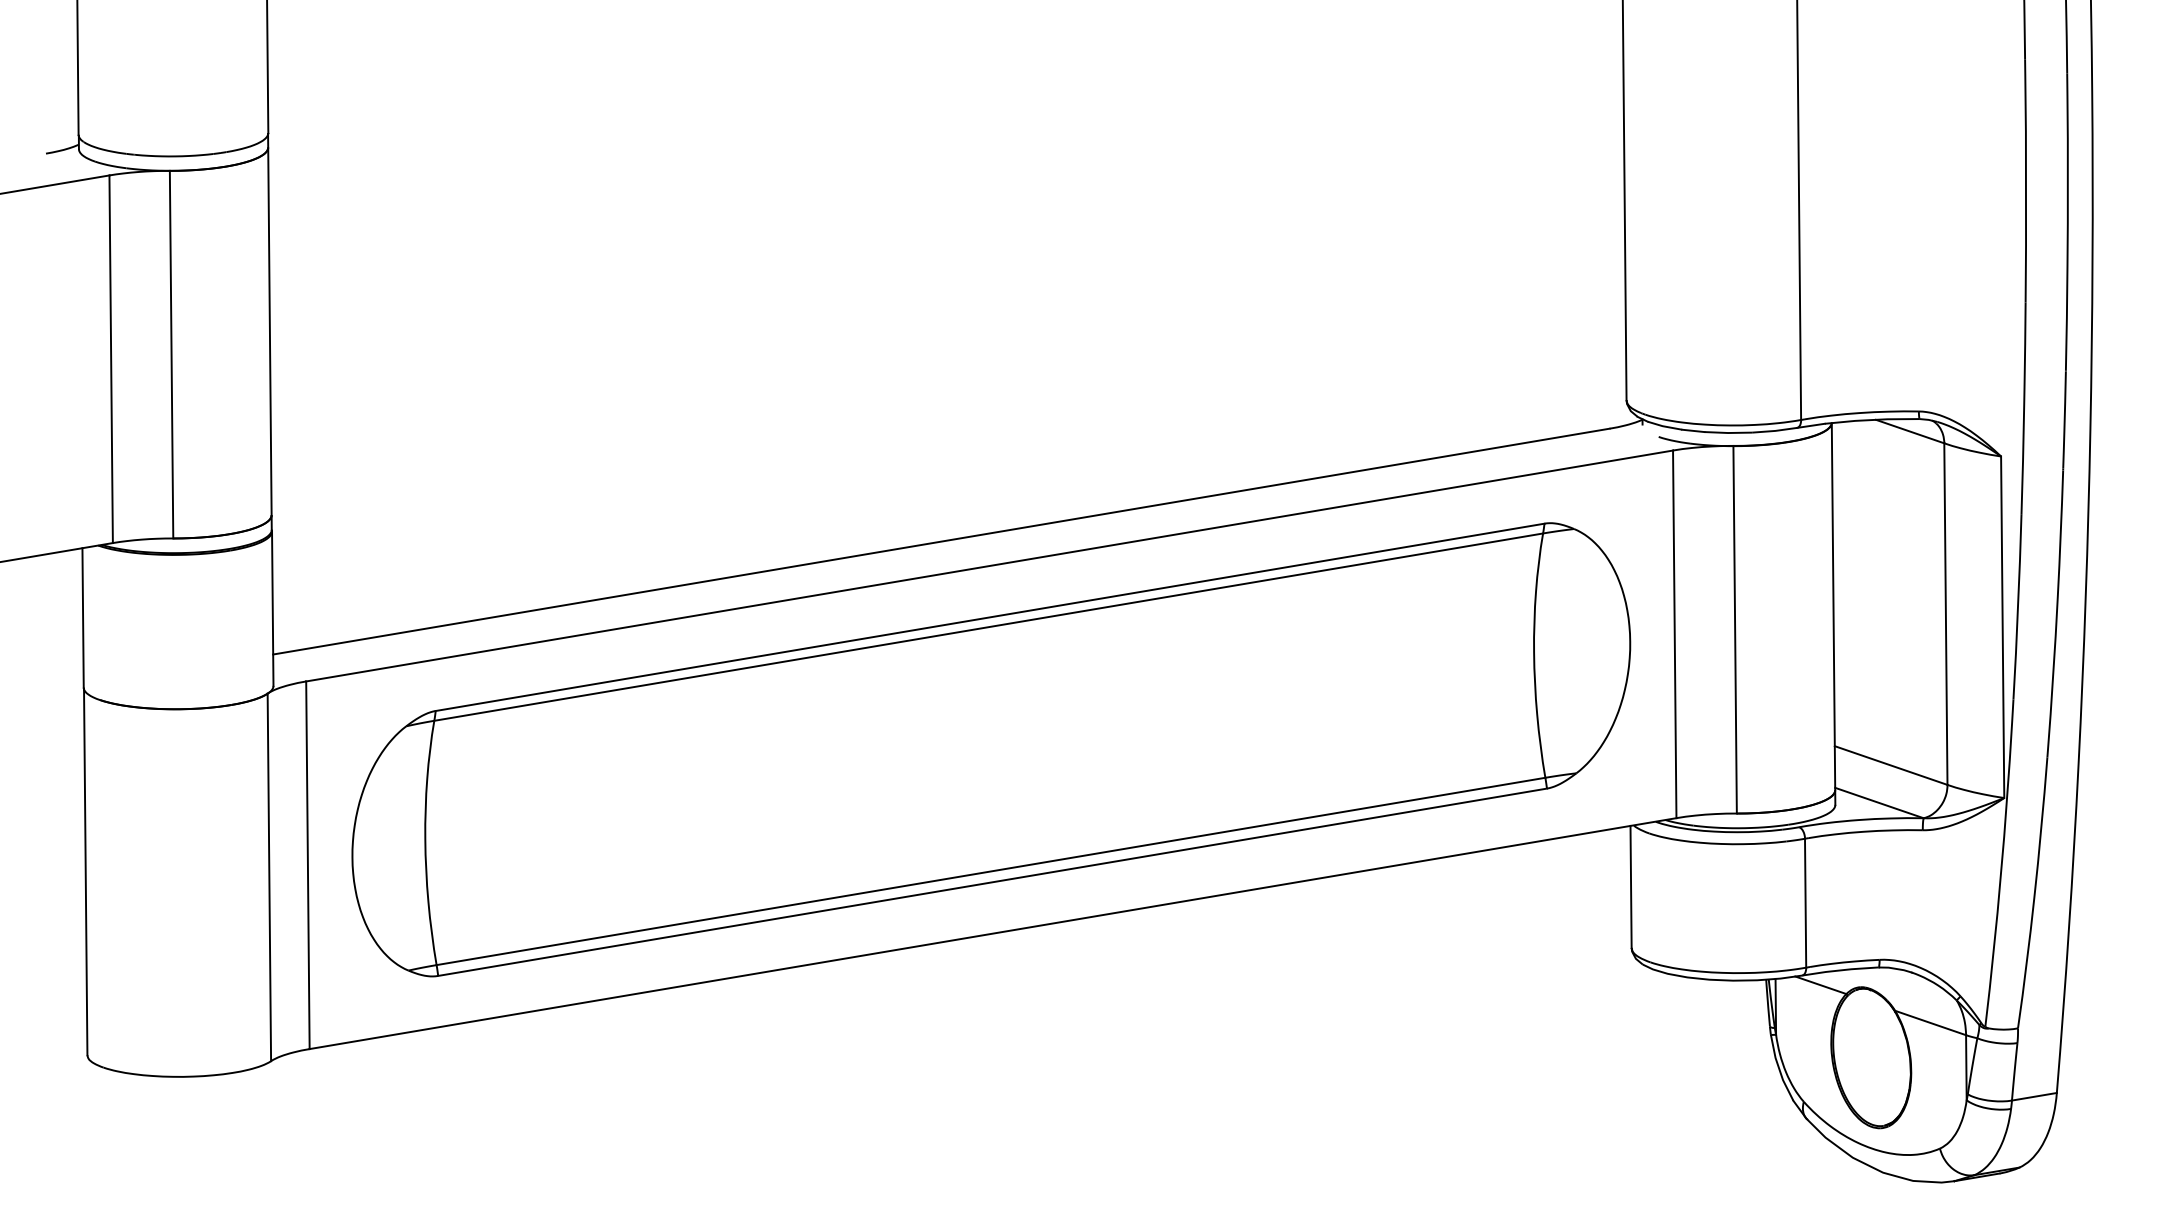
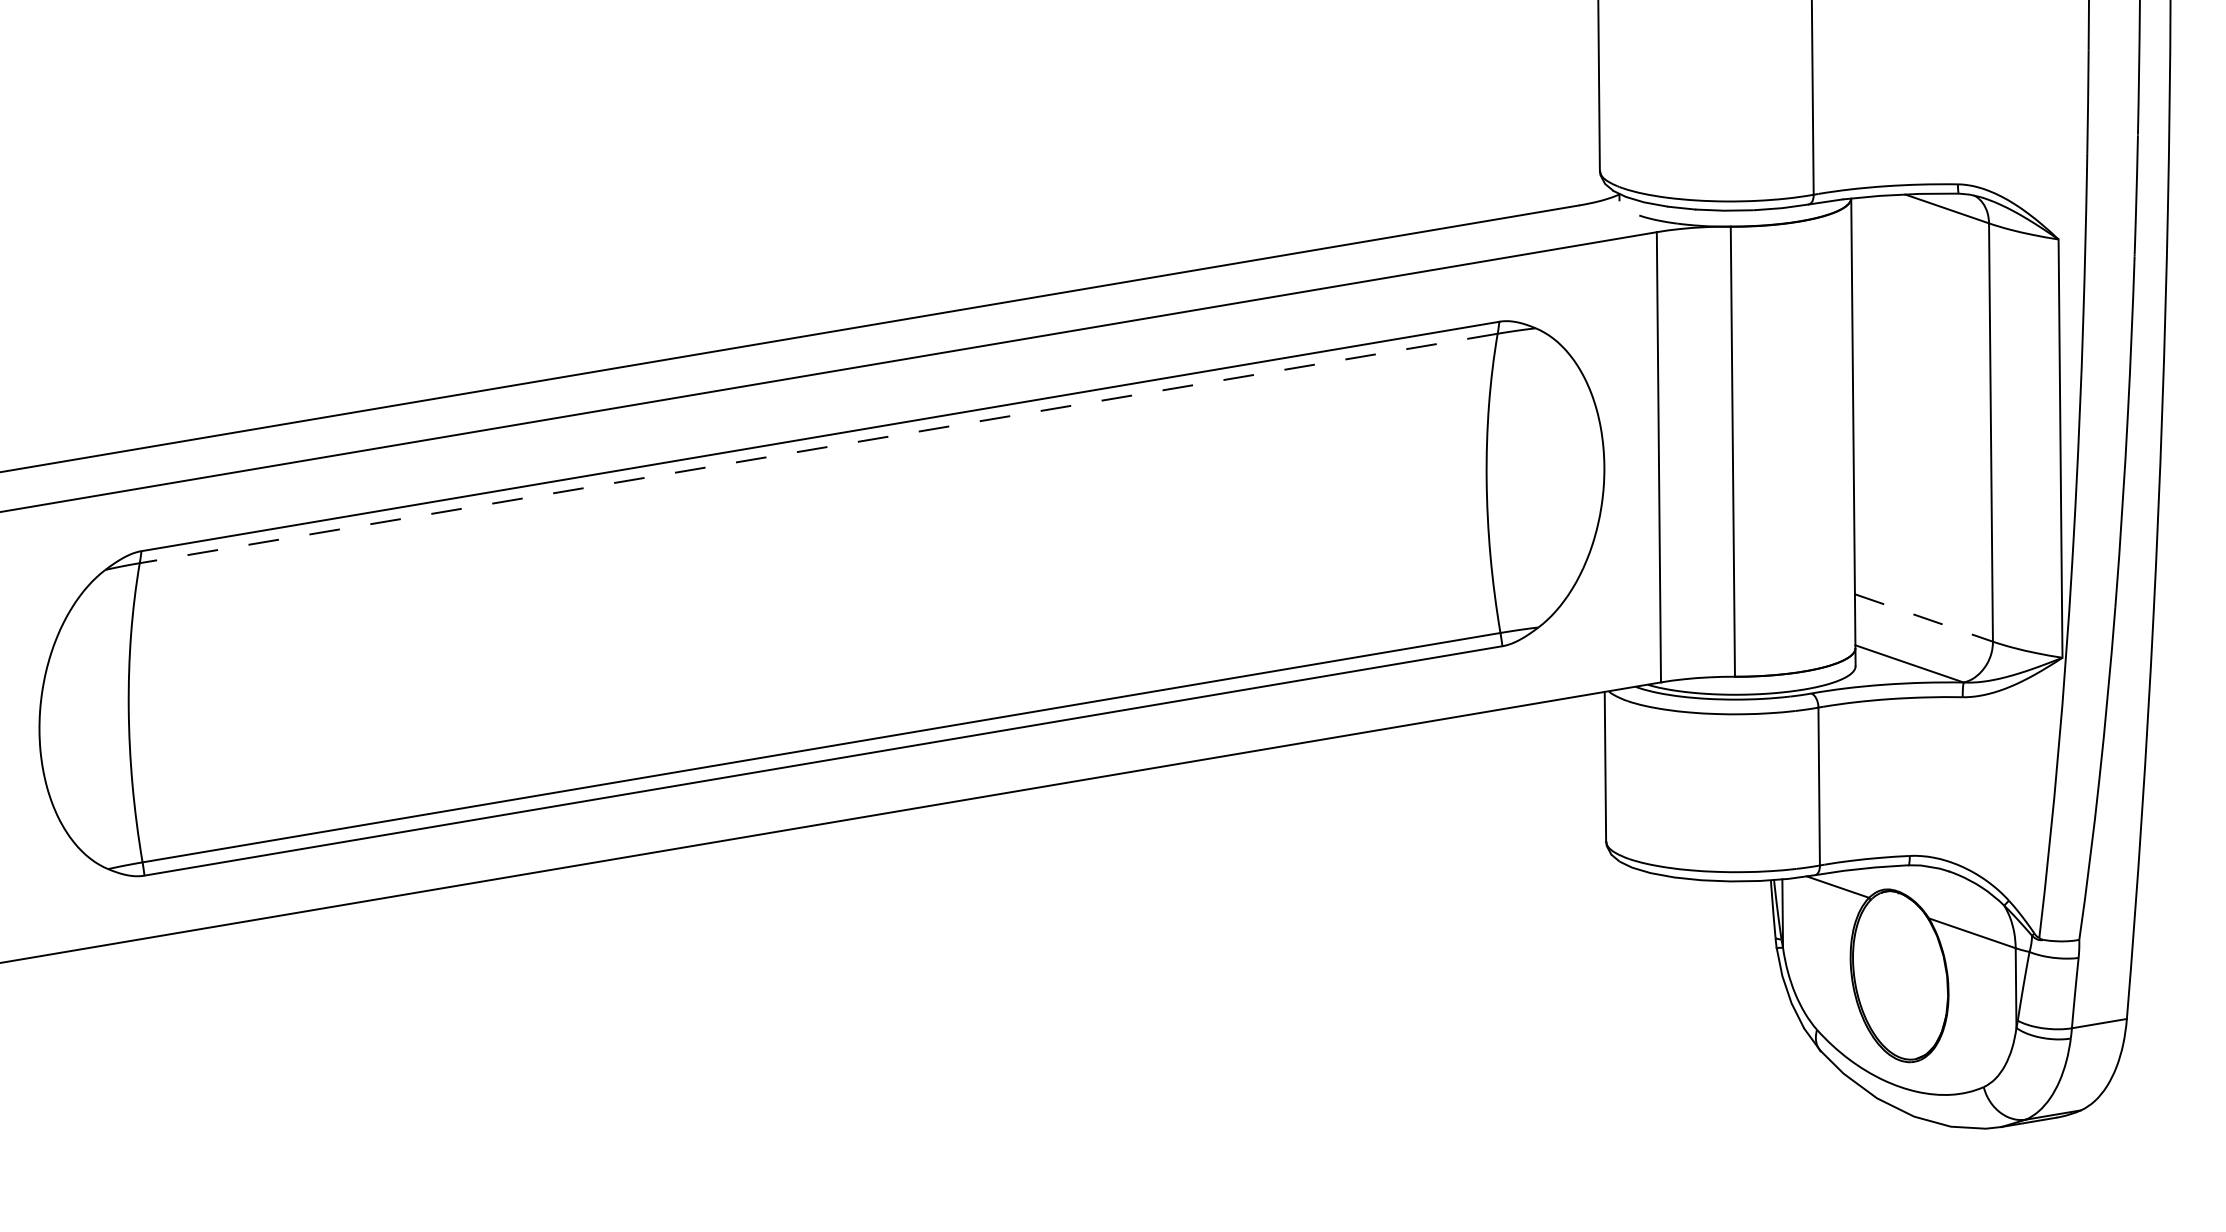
line: (988, 627) -> (818, 448), solid -> dashed
line: (1891, 765) -> (1924, 617), solid -> dashed

